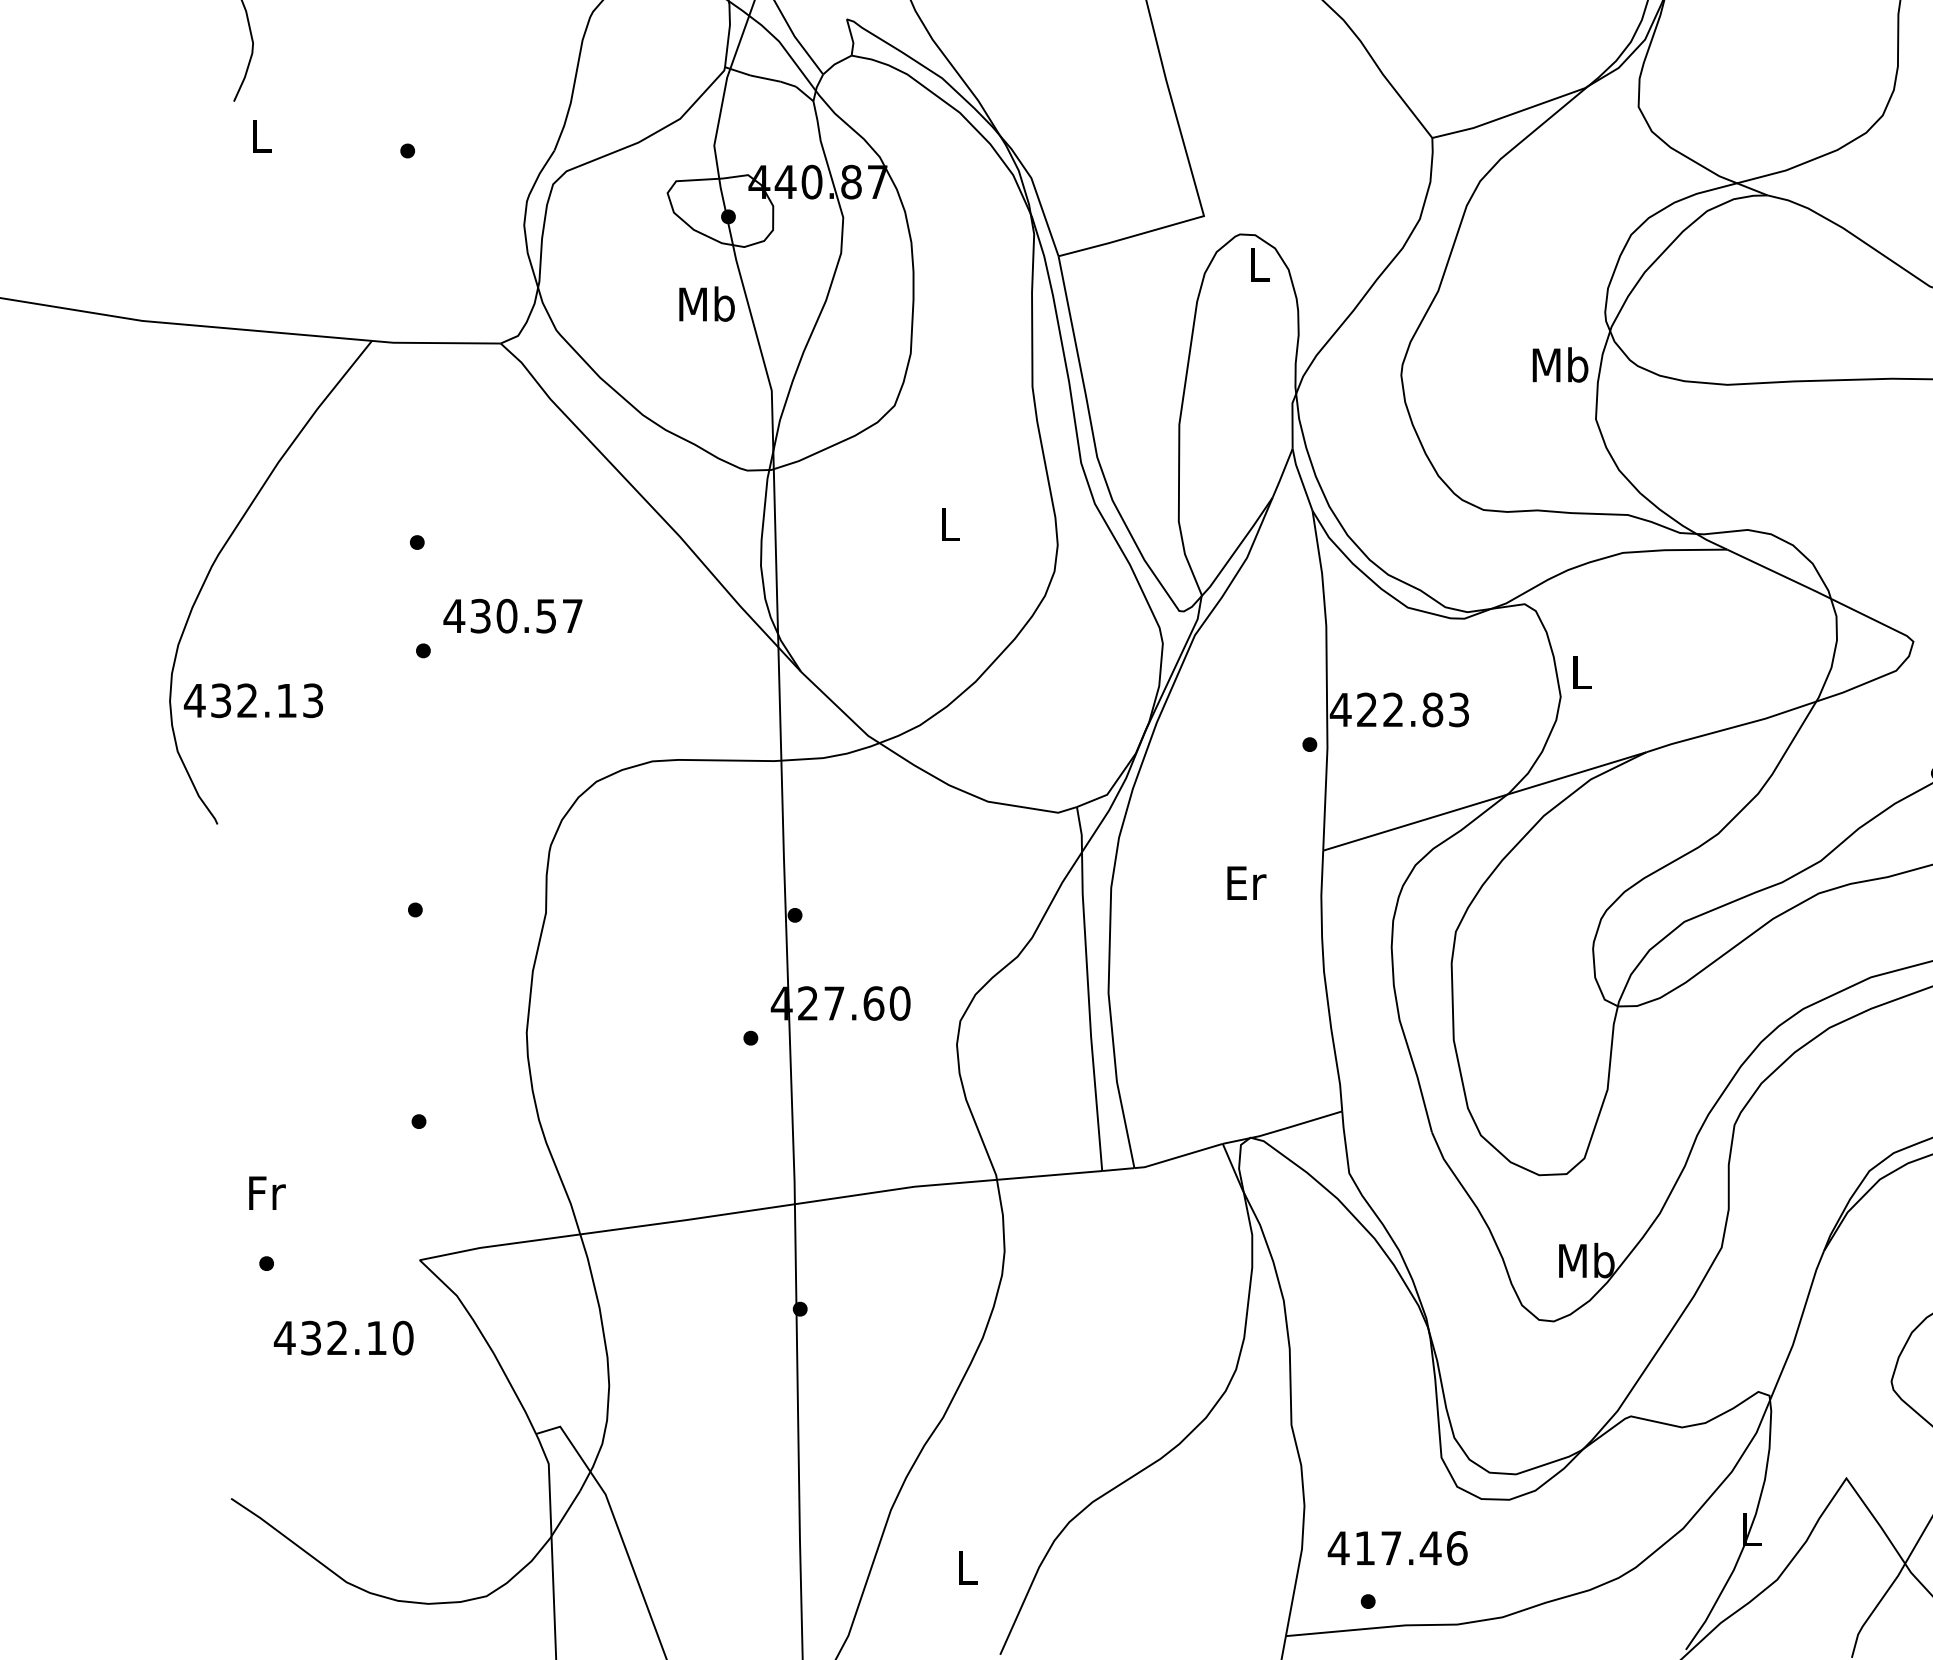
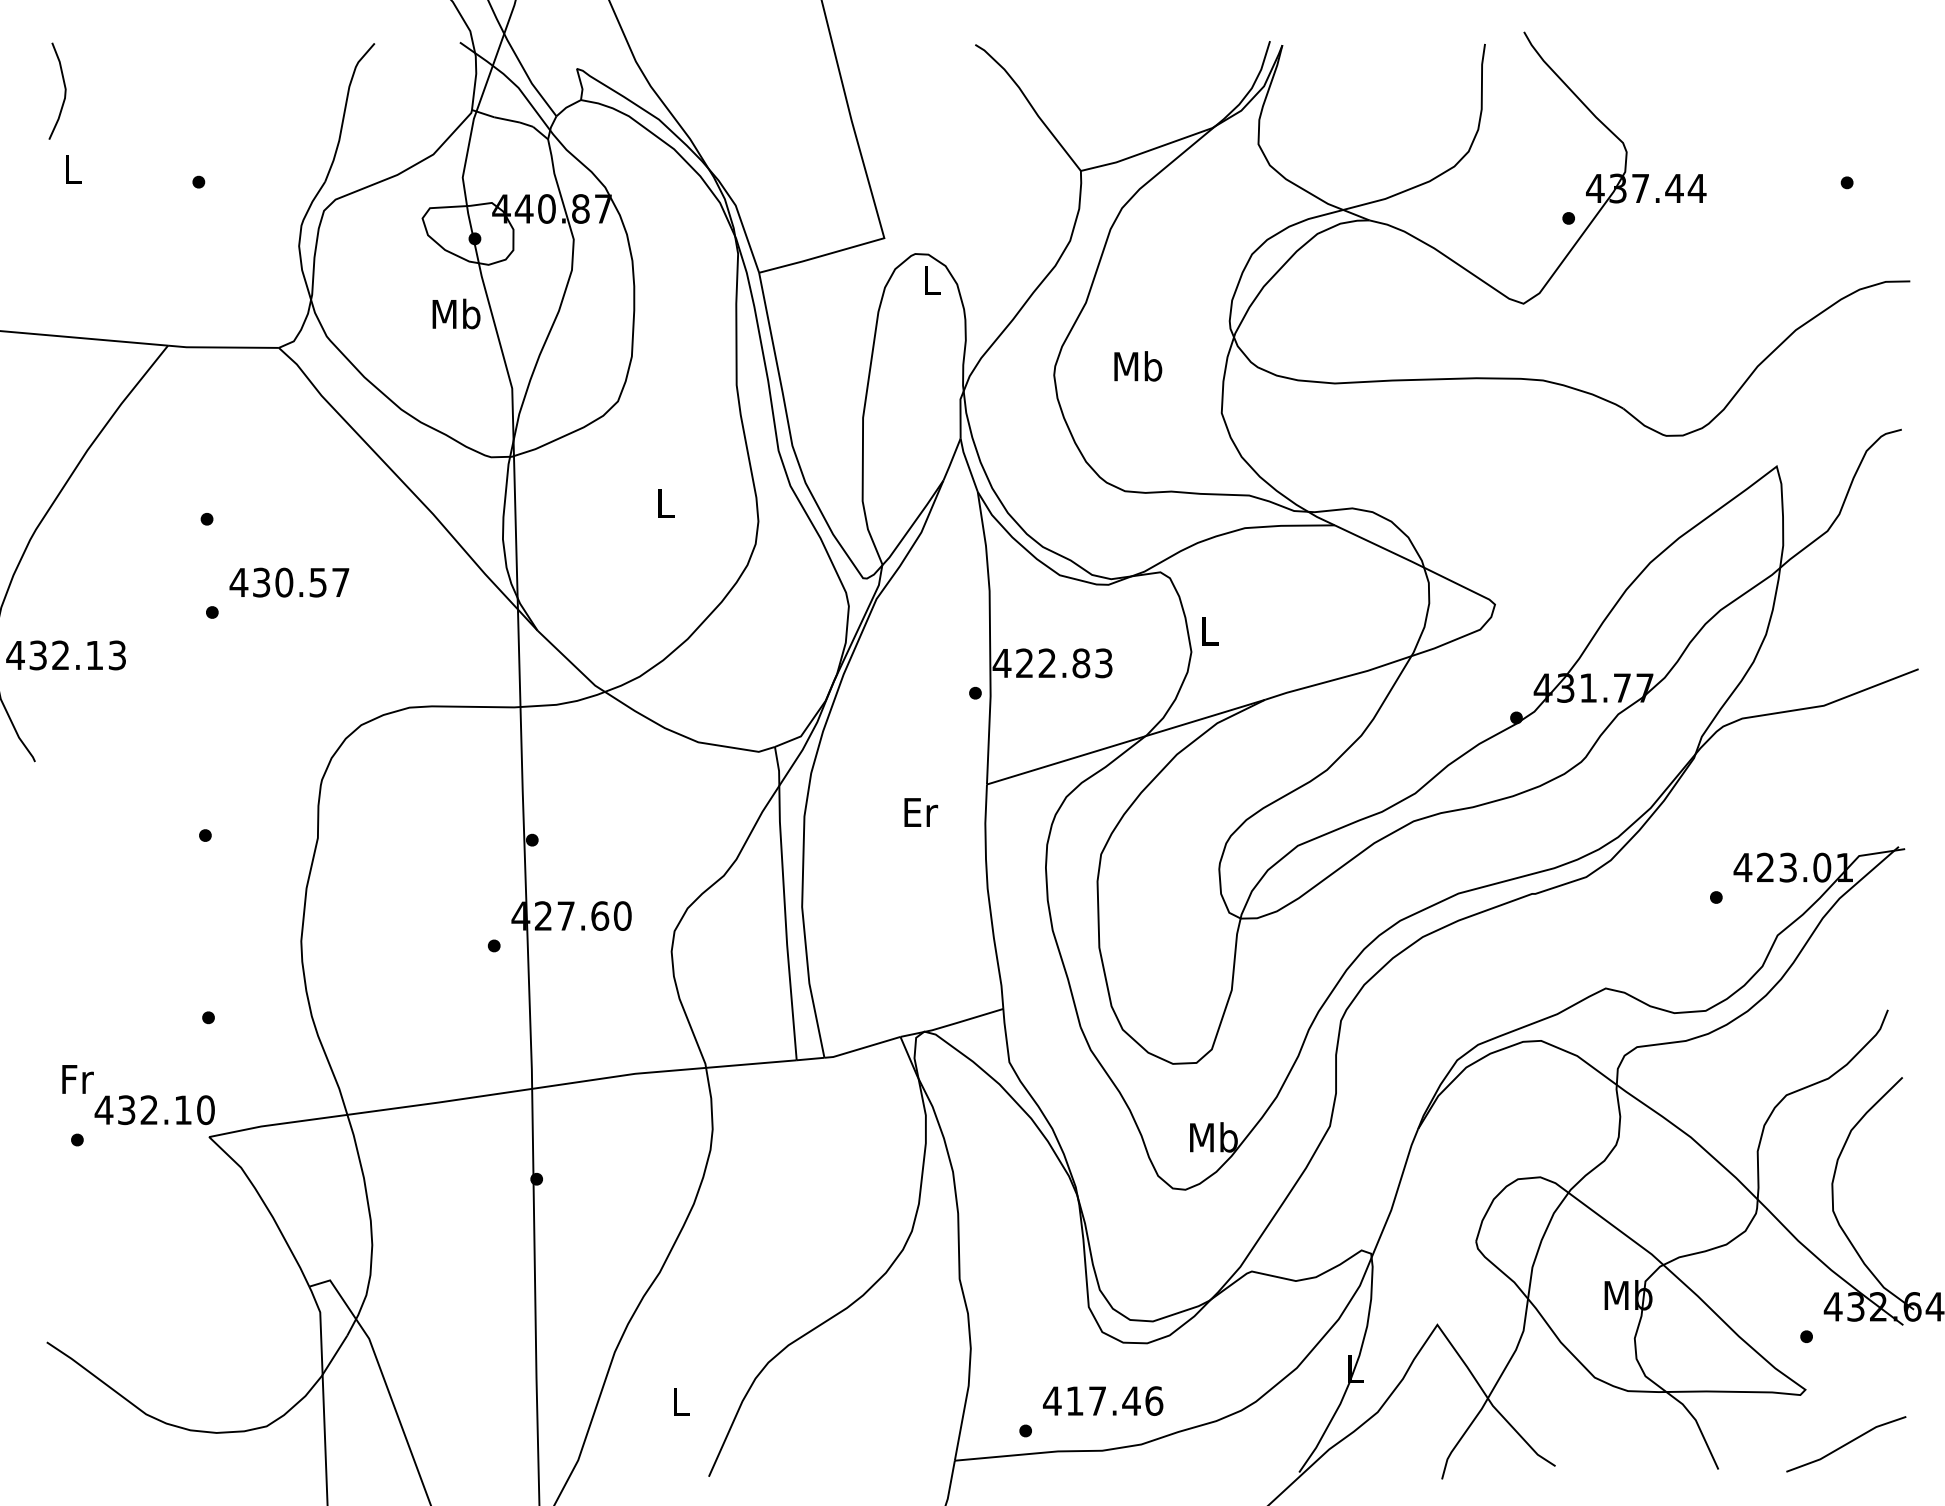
text: (1560, 365) -> (1138, 366), moved
text: (343, 1338) -> (154, 1110), moved
text: (1398, 1547) -> (1103, 1400), moved

